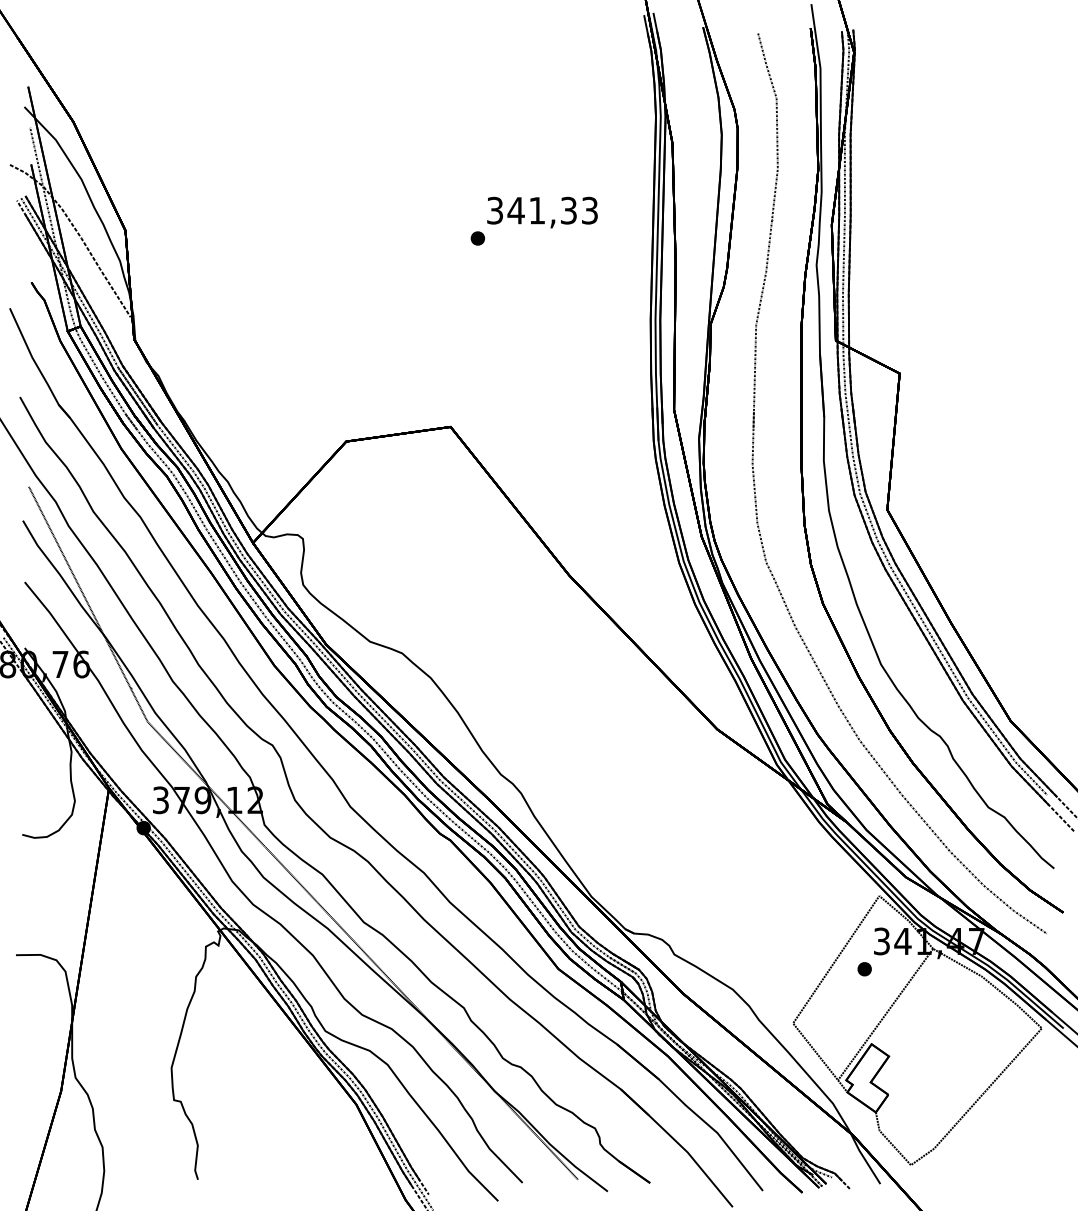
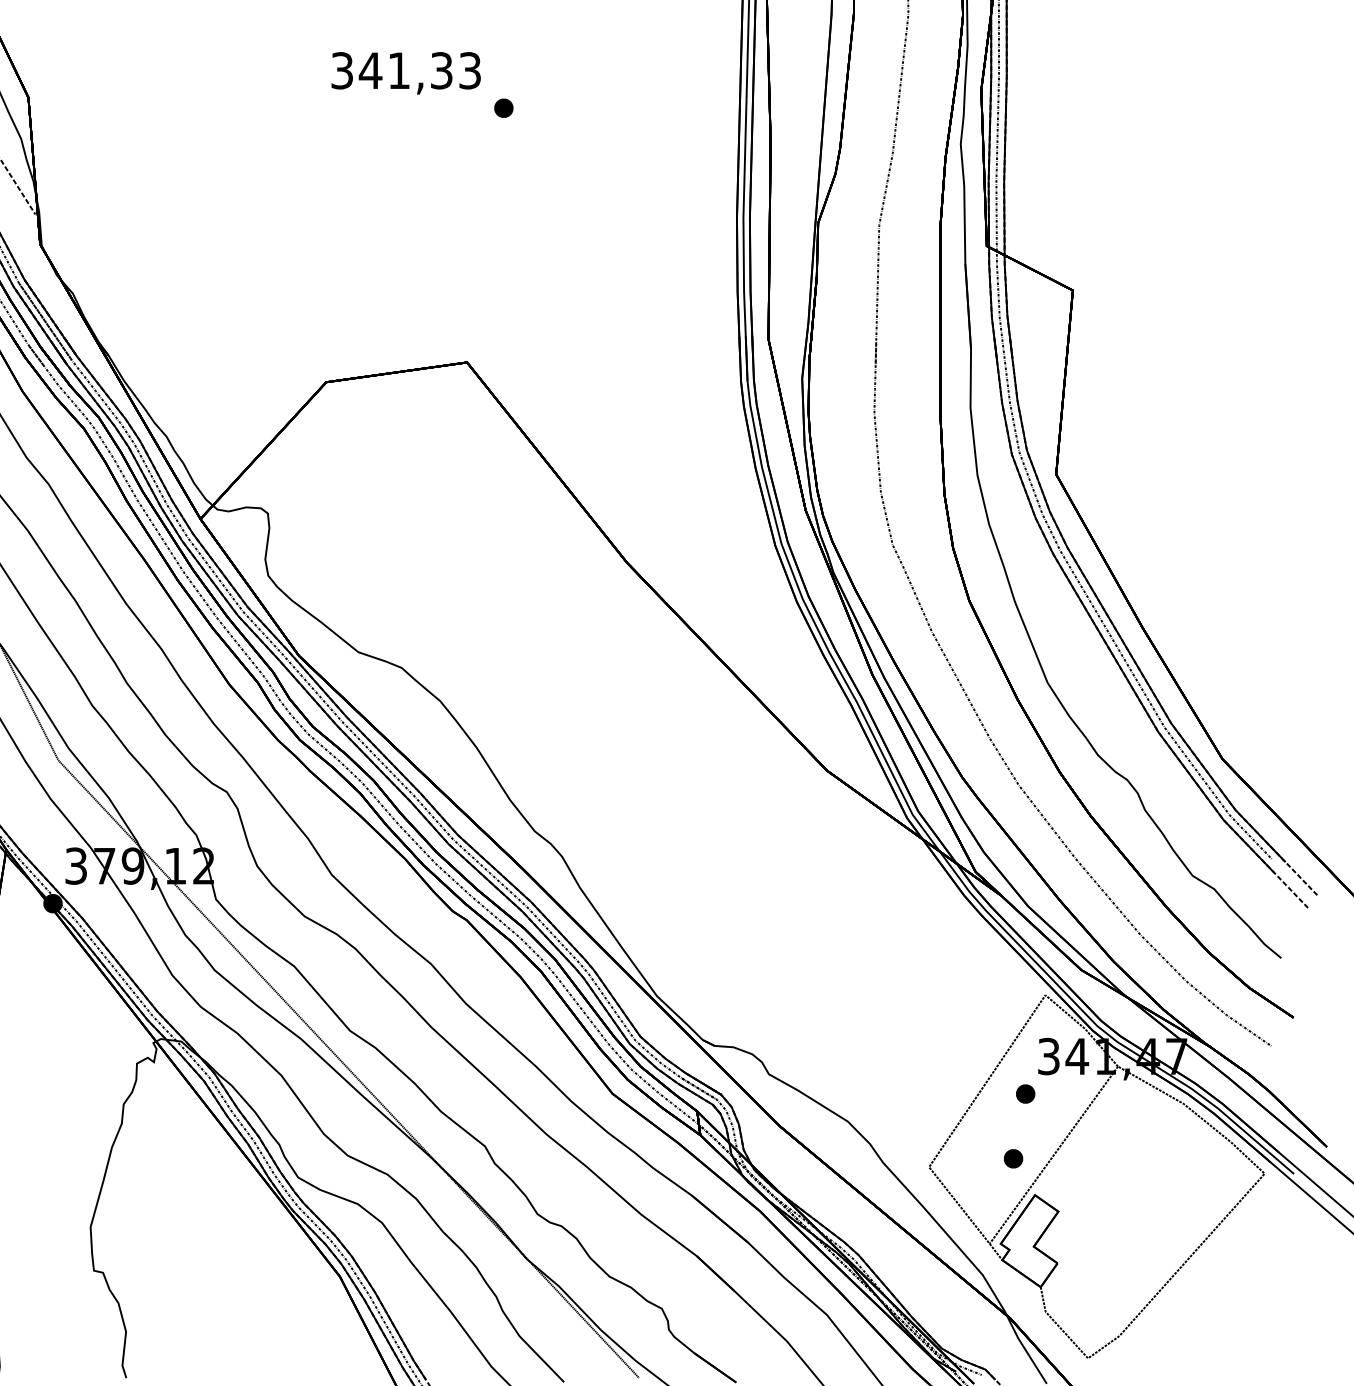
text: (542, 212) -> (406, 73), moved
part: (855, 1017) -> (1013, 1159), added

